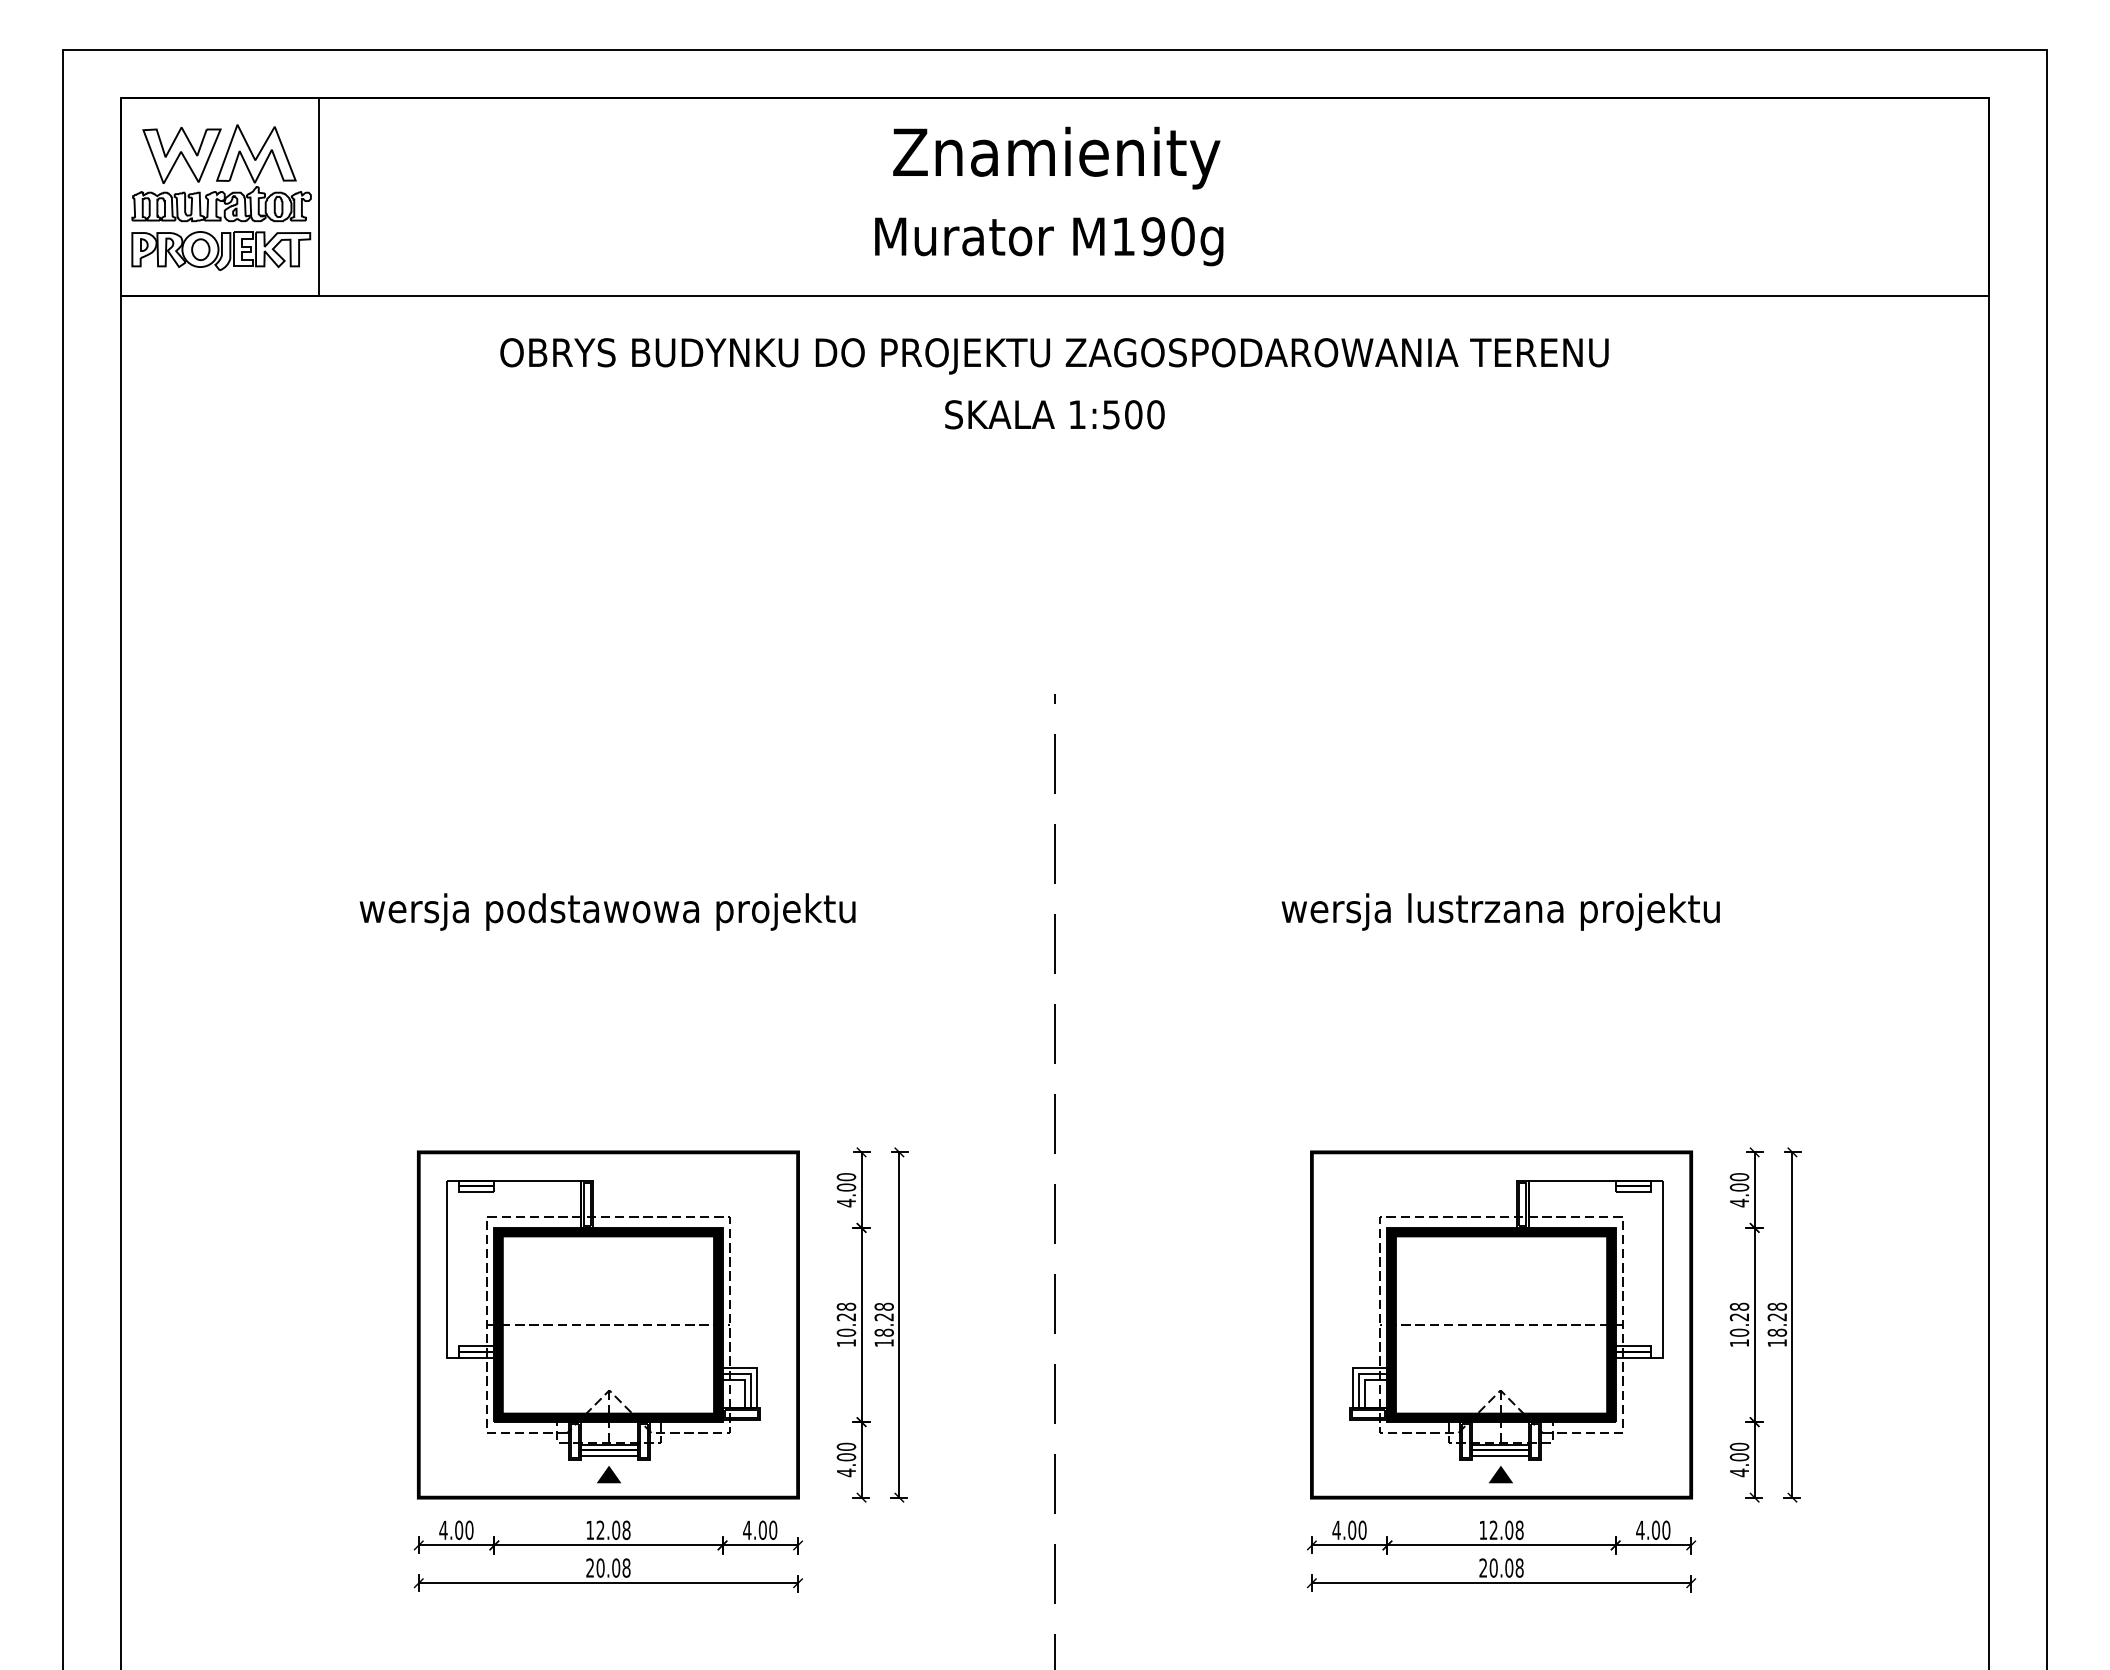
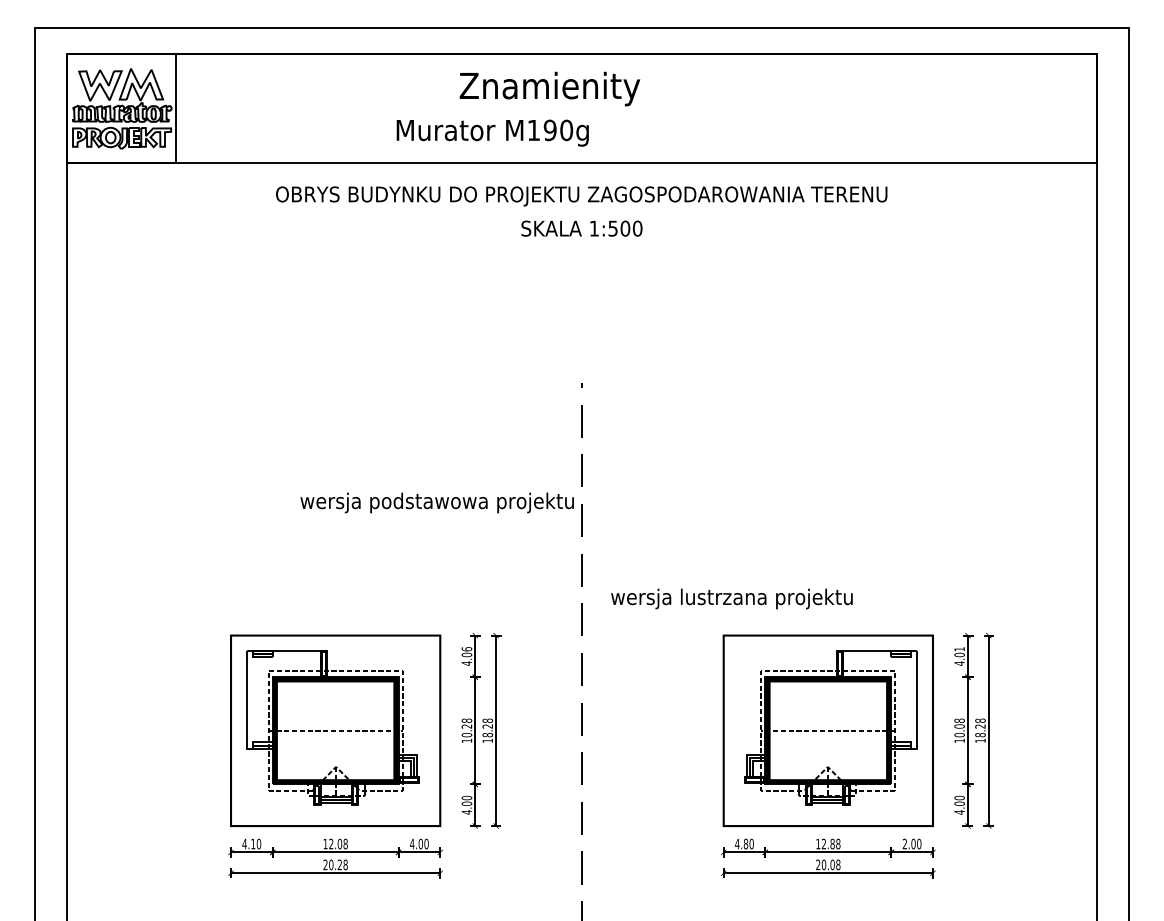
text: (1055, 157) -> (549, 88), moved
text: (1048, 240) -> (492, 132), moved
text: (606, 911) -> (436, 502), moved
text: (1500, 911) -> (731, 598), moved
text: (845, 1177) -> (466, 649), 4.00 -> 4.06
text: (1739, 1177) -> (959, 649), 4.00 -> 4.01
text: (1739, 1317) -> (959, 726), 10.28 -> 10.08
fill: (608, 1474) -> (335, 813), removed
fill: (1500, 1474) -> (827, 813), removed
text: (459, 1529) -> (253, 843), 4.00 -> 4.10
text: (1351, 1529) -> (745, 843), 4.00 -> 4.80
text: (1639, 1529) -> (904, 843), 4.00 -> 2.00
text: (1509, 1531) -> (832, 844), 12.08 -> 12.88
text: (615, 1567) -> (339, 864), 20.08 -> 20.28

